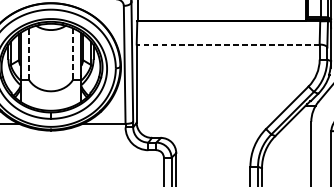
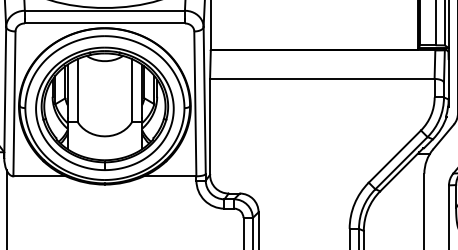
line: (227, 44) -> (321, 78), dashed -> solid
line: (28, 53) -> (77, 90), dashed -> solid
line: (72, 53) -> (131, 90), dashed -> solid

